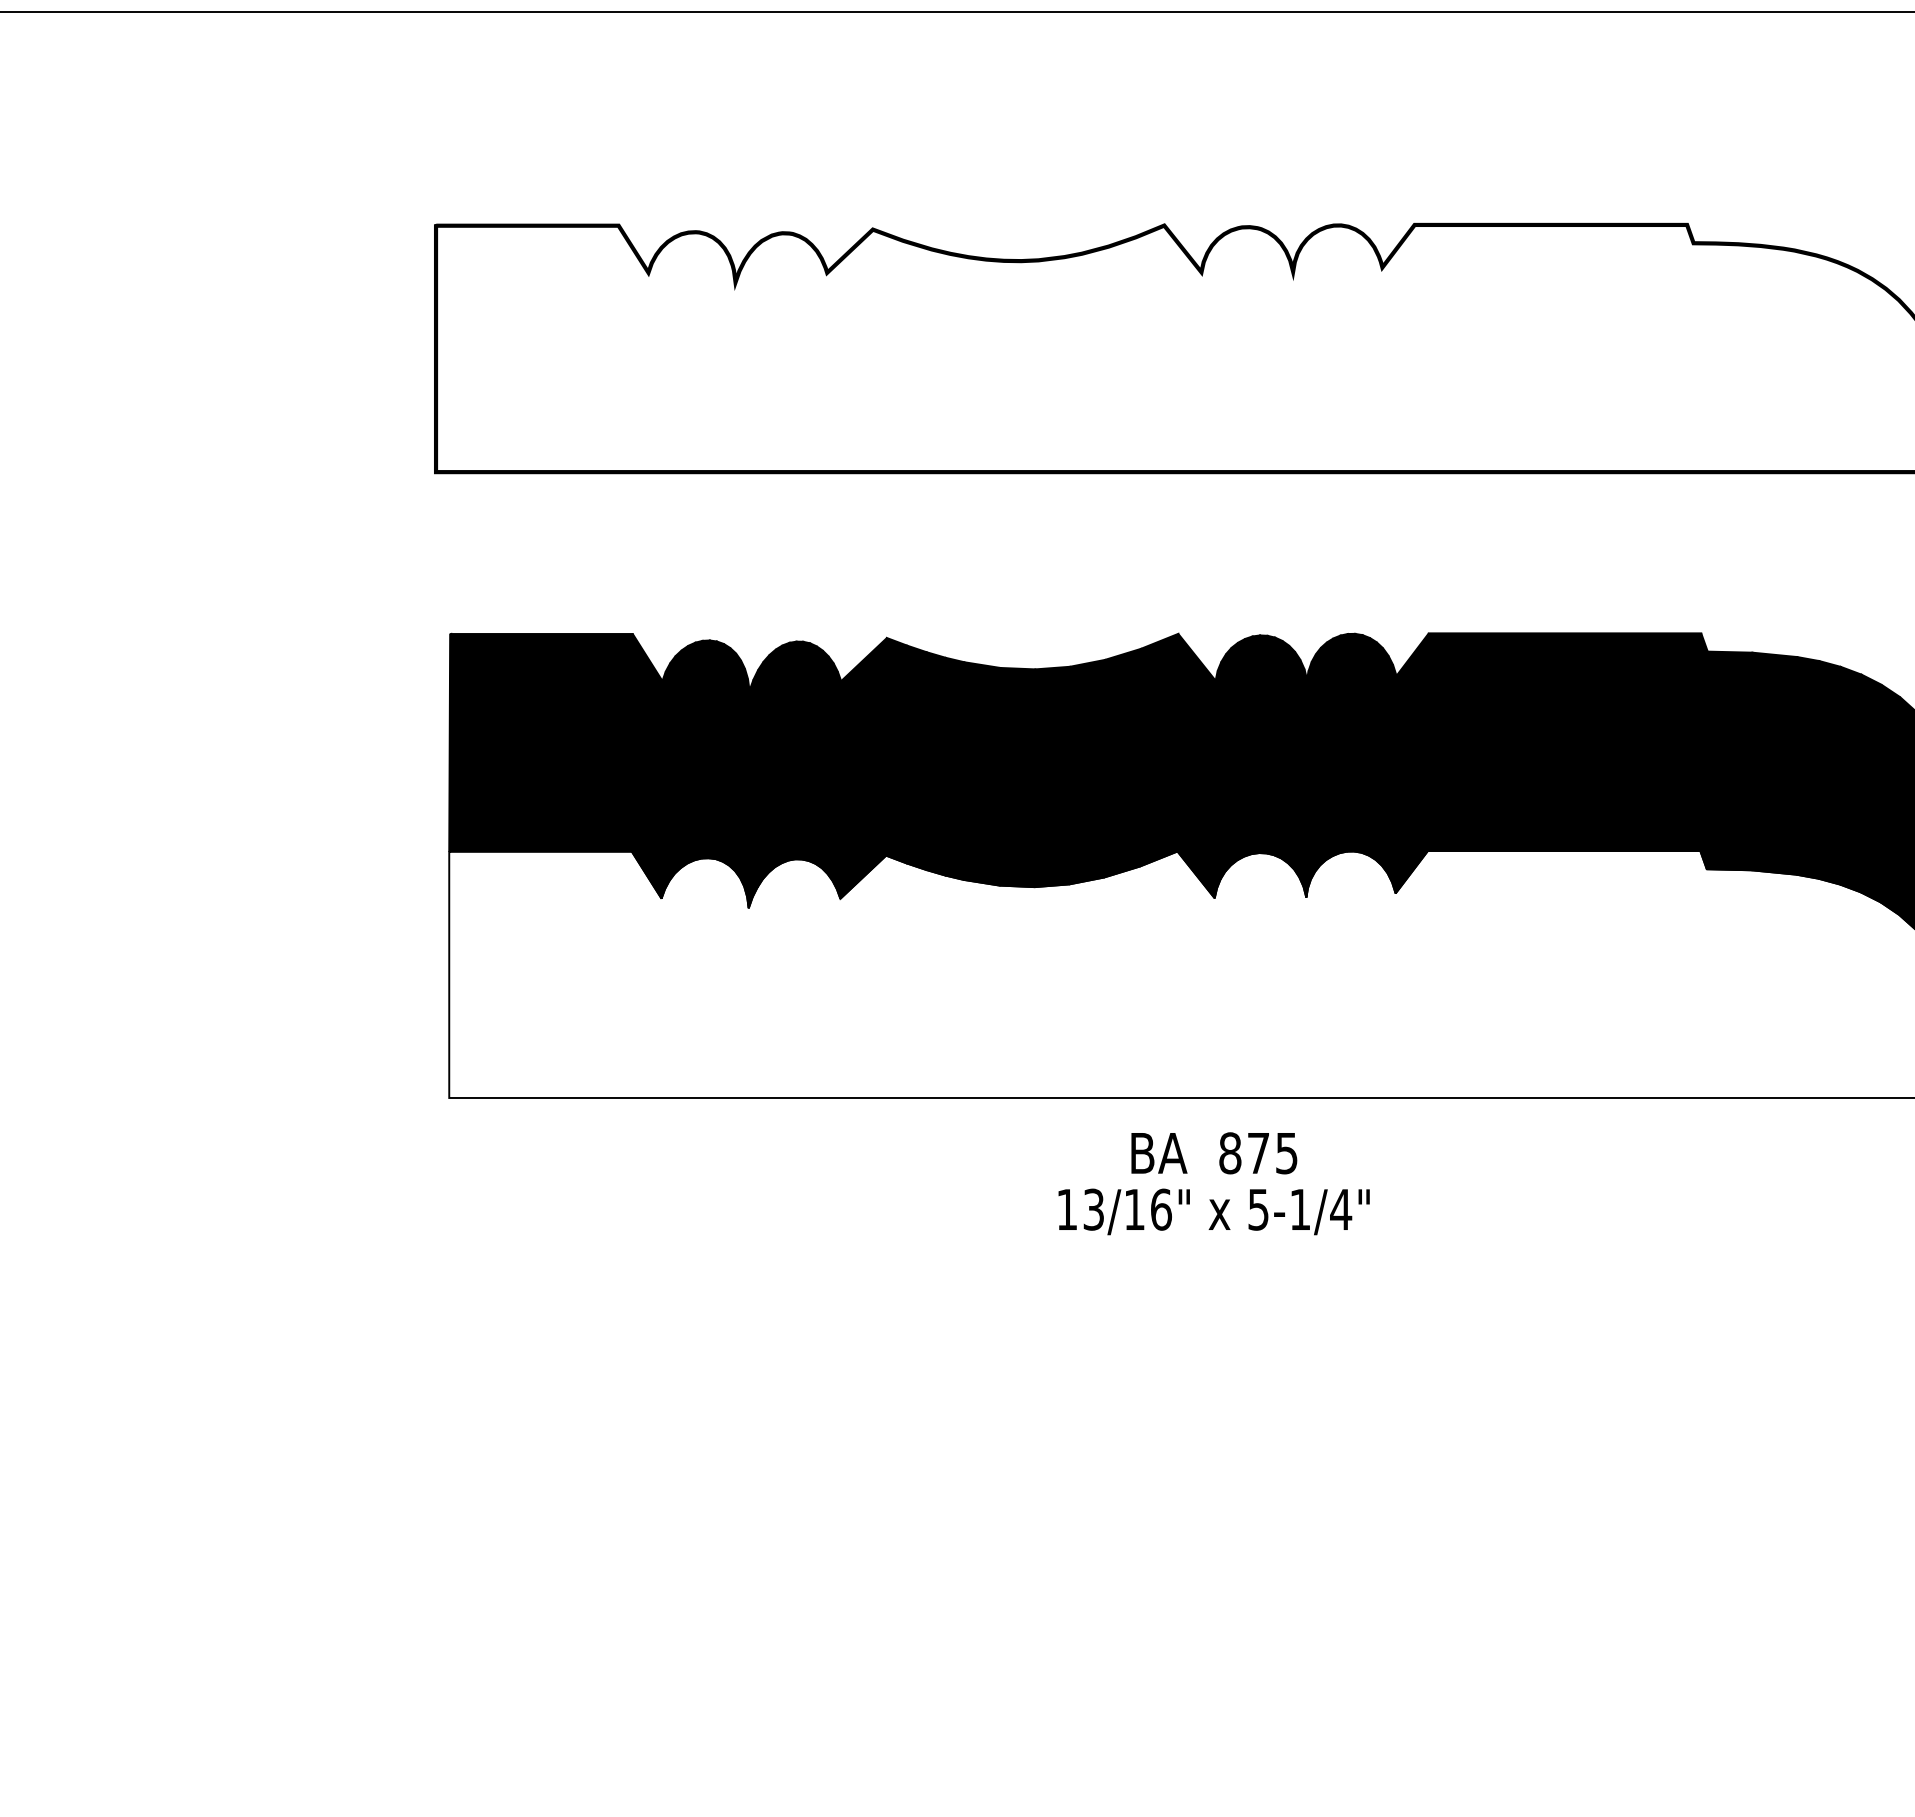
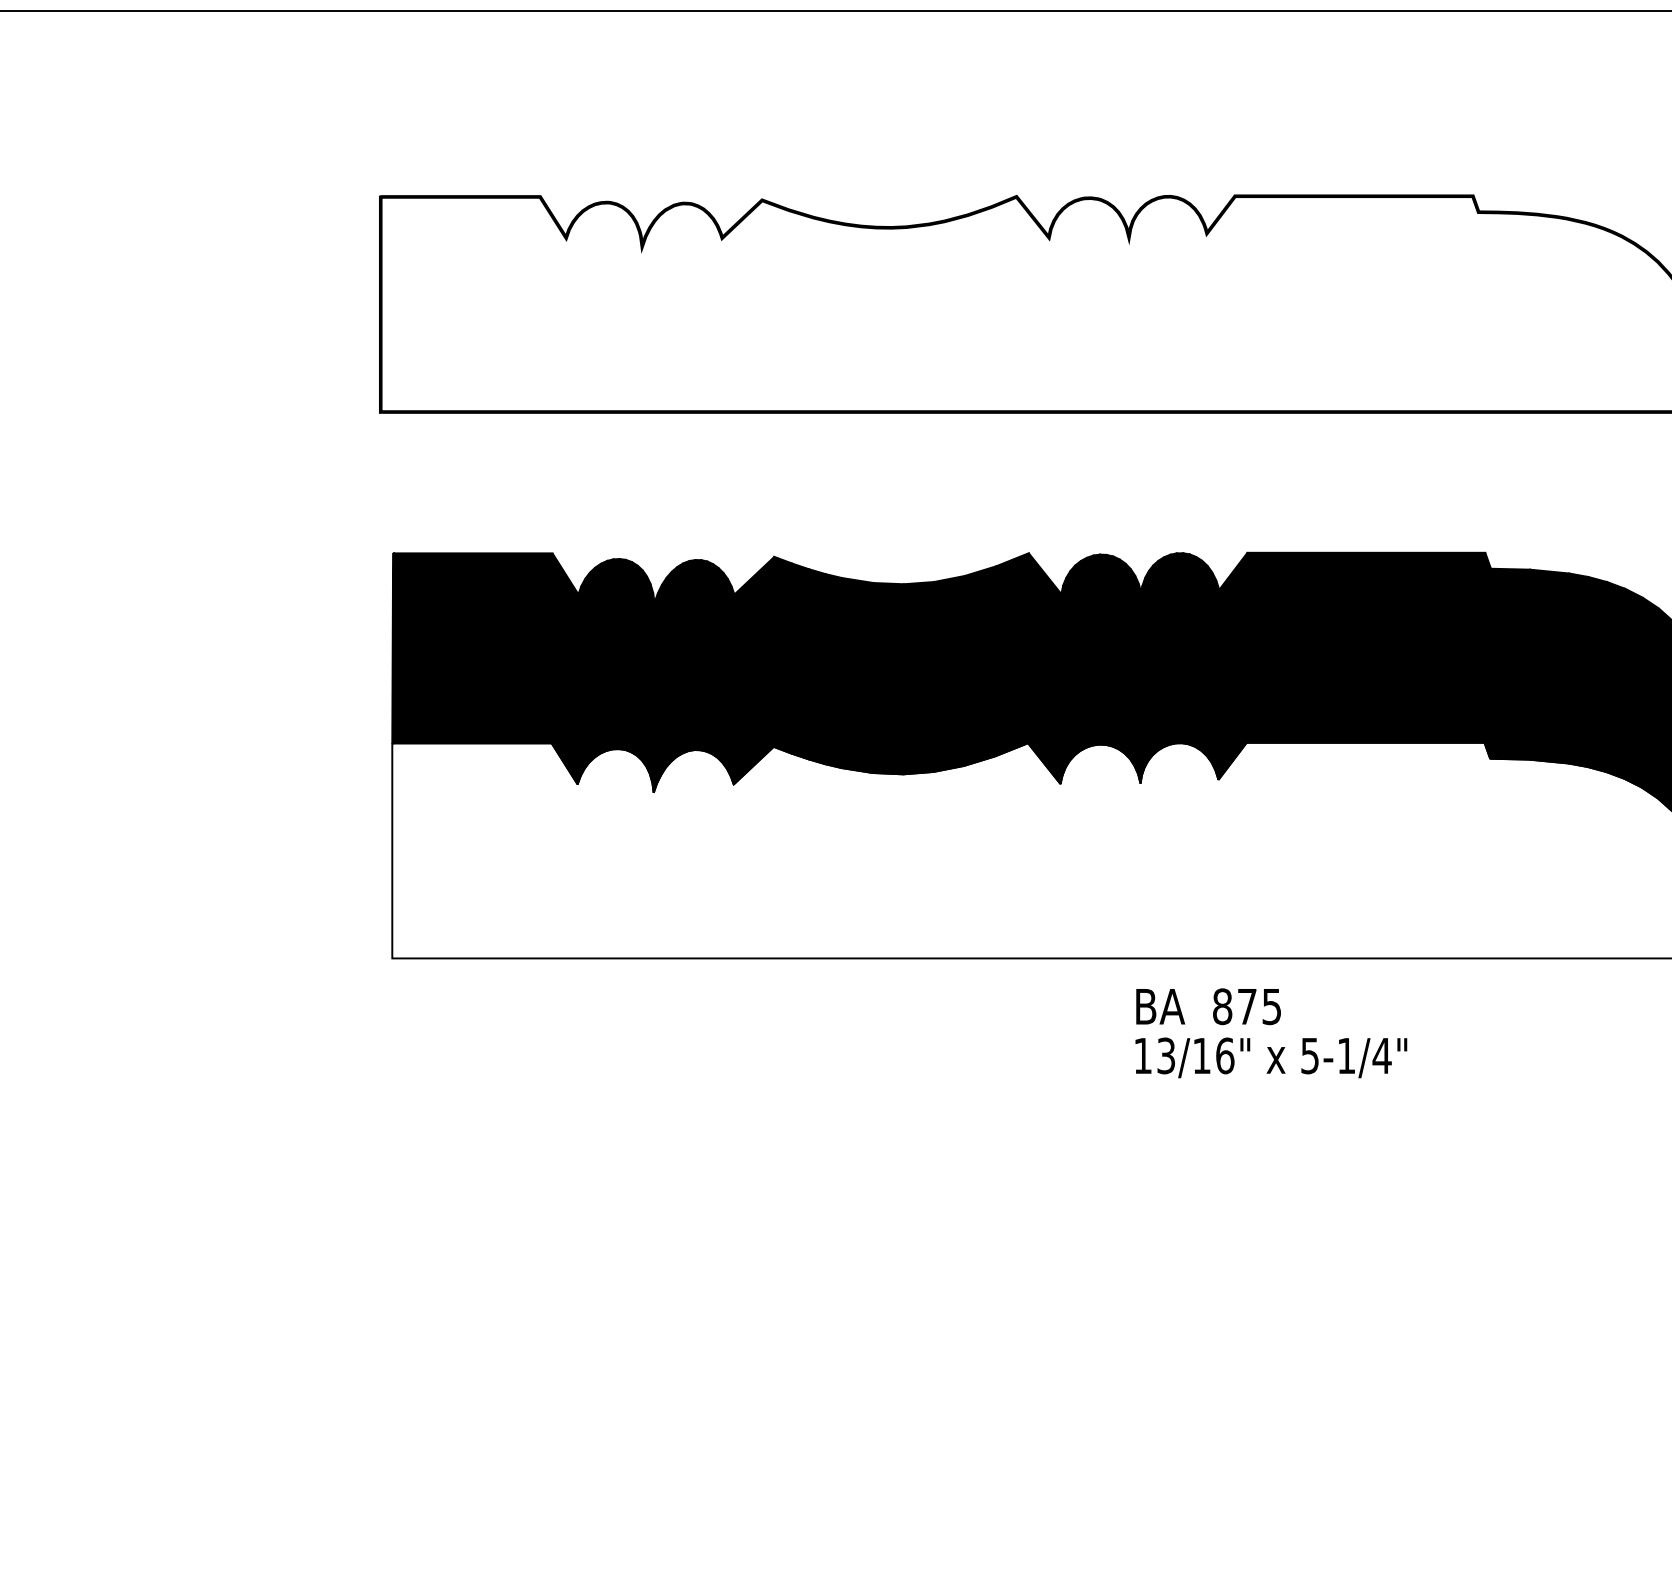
text: (1214, 1153) -> (1208, 1006), moved
text: (1213, 1211) -> (1270, 1057), moved

